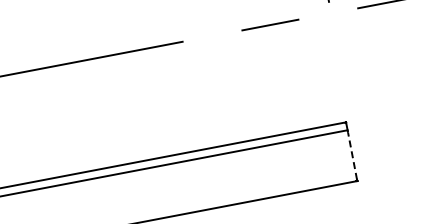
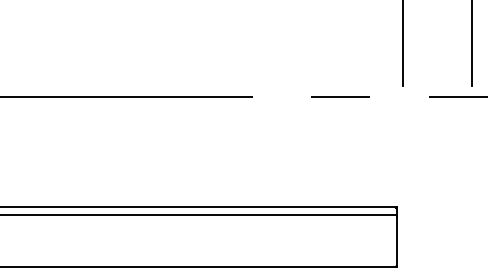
line: (353, 155) -> (397, 241), dashed -> solid

